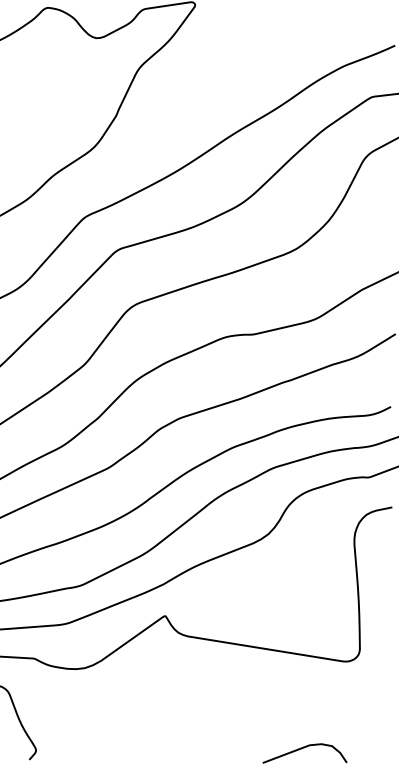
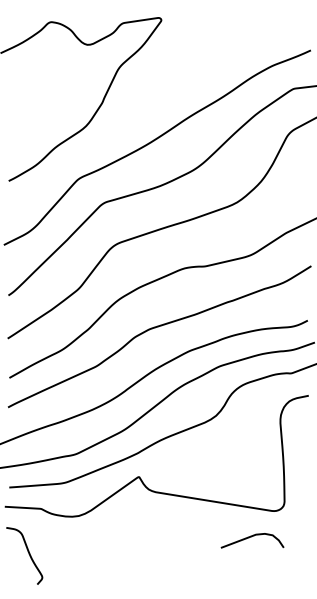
curve: (303, 749) -> (251, 537), moved

